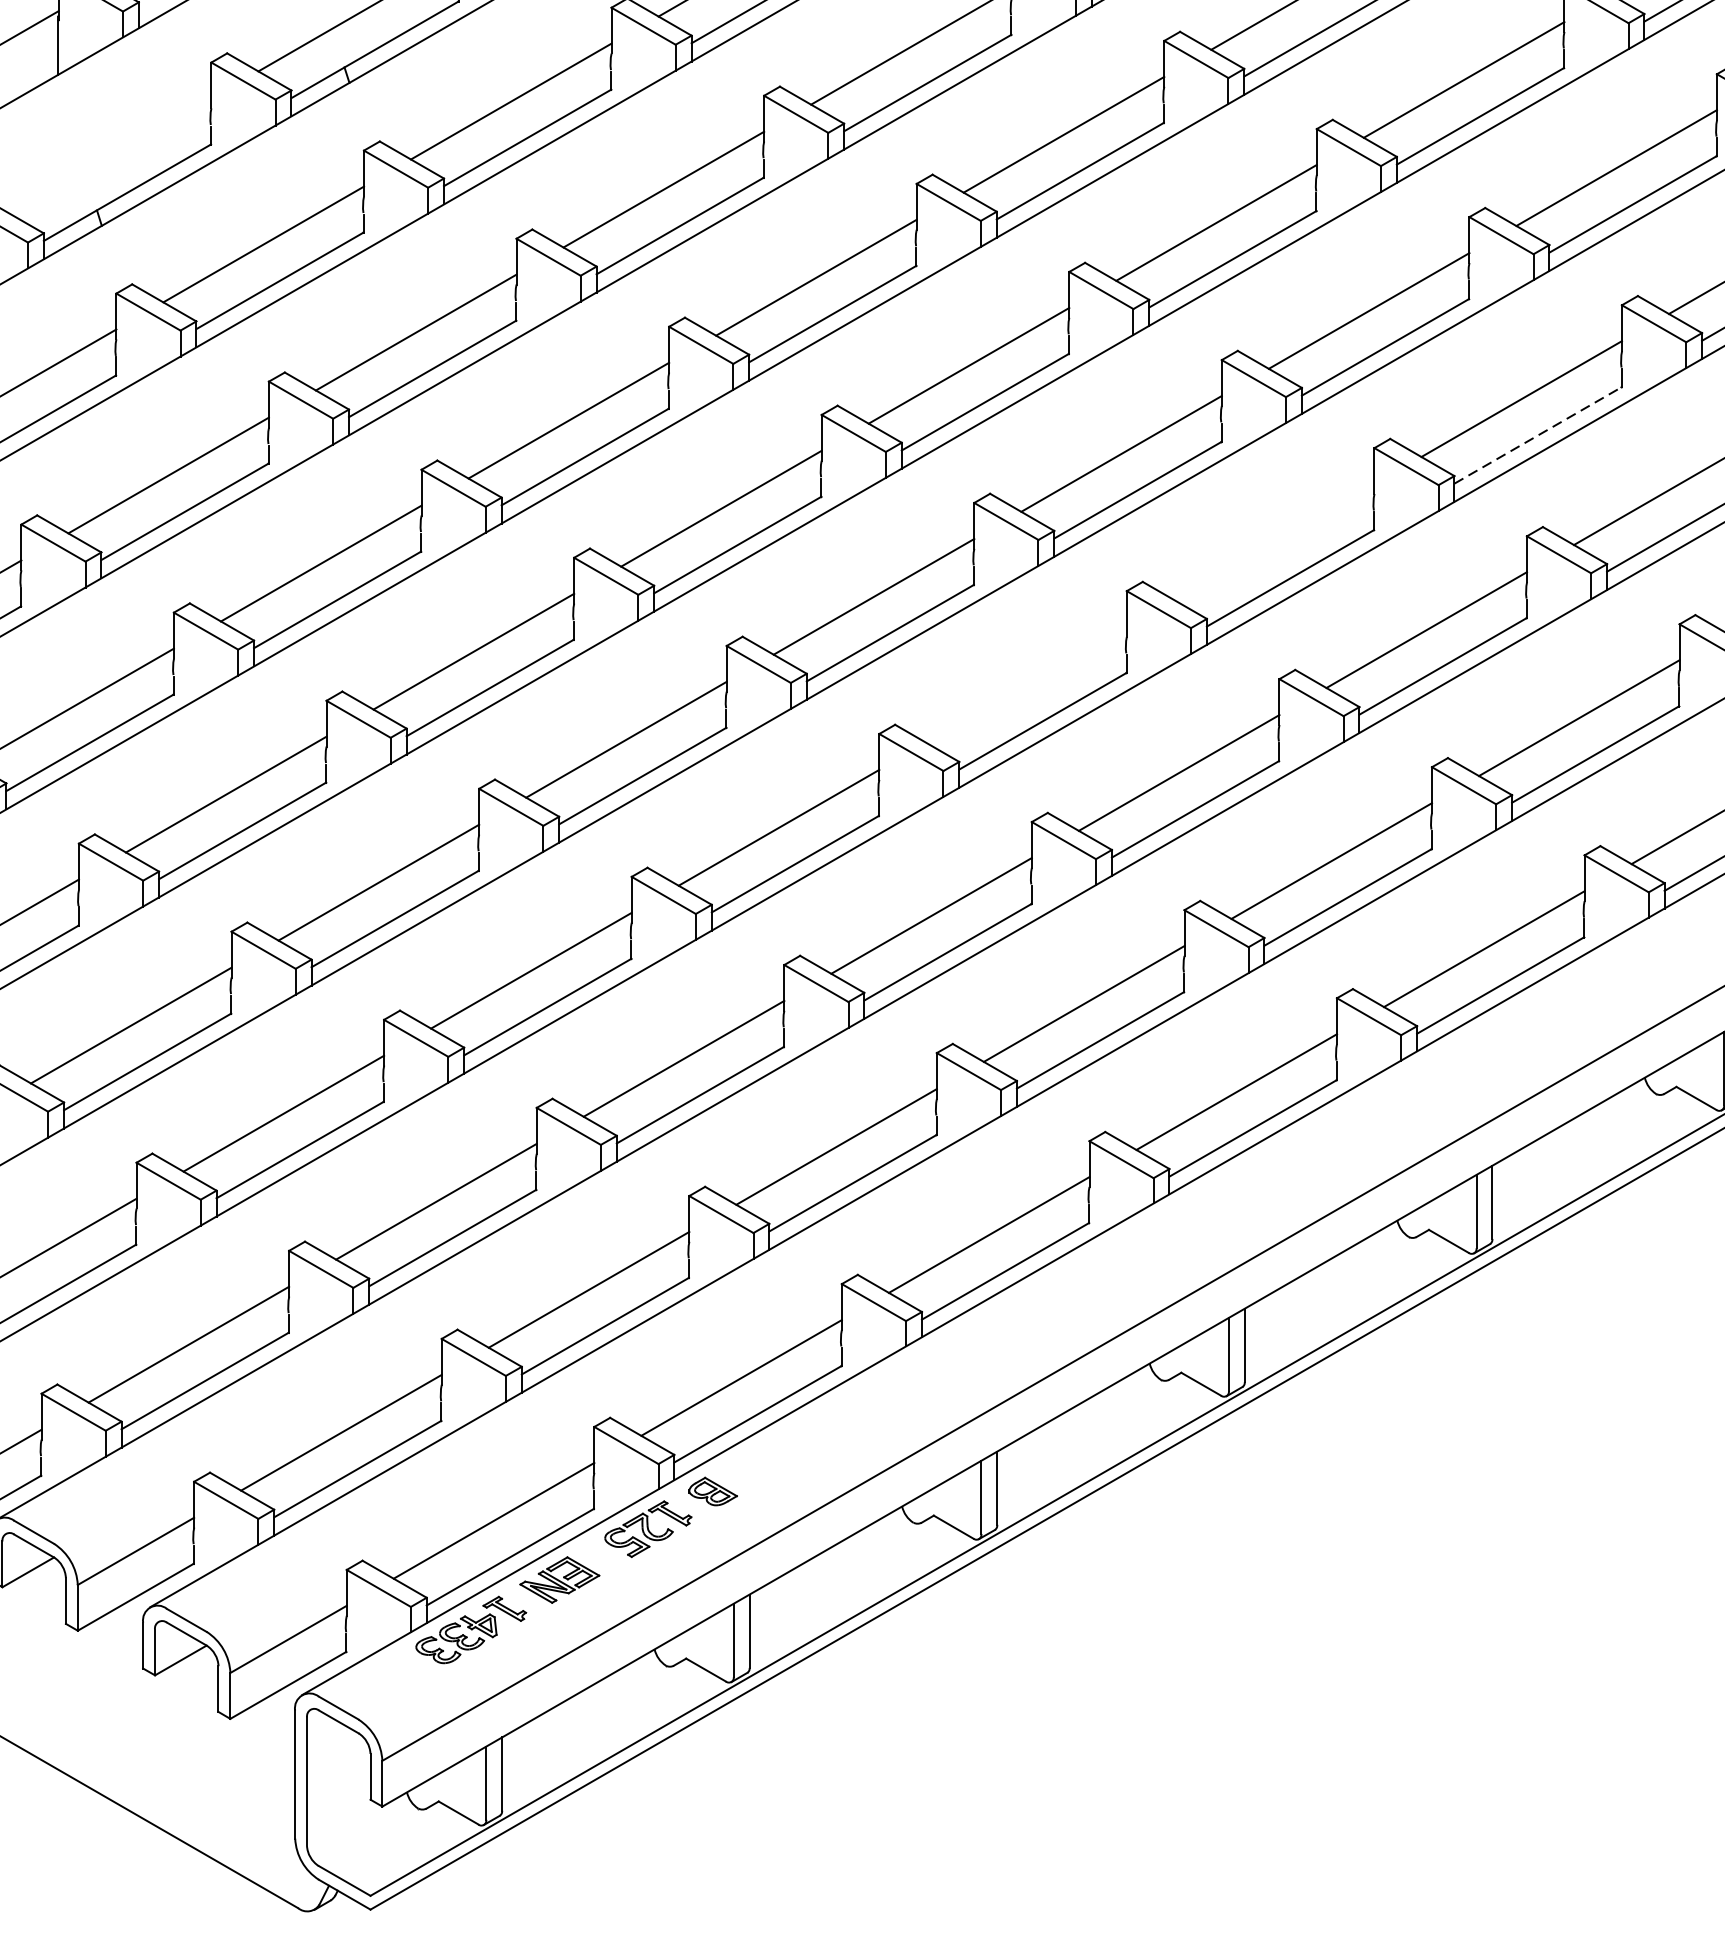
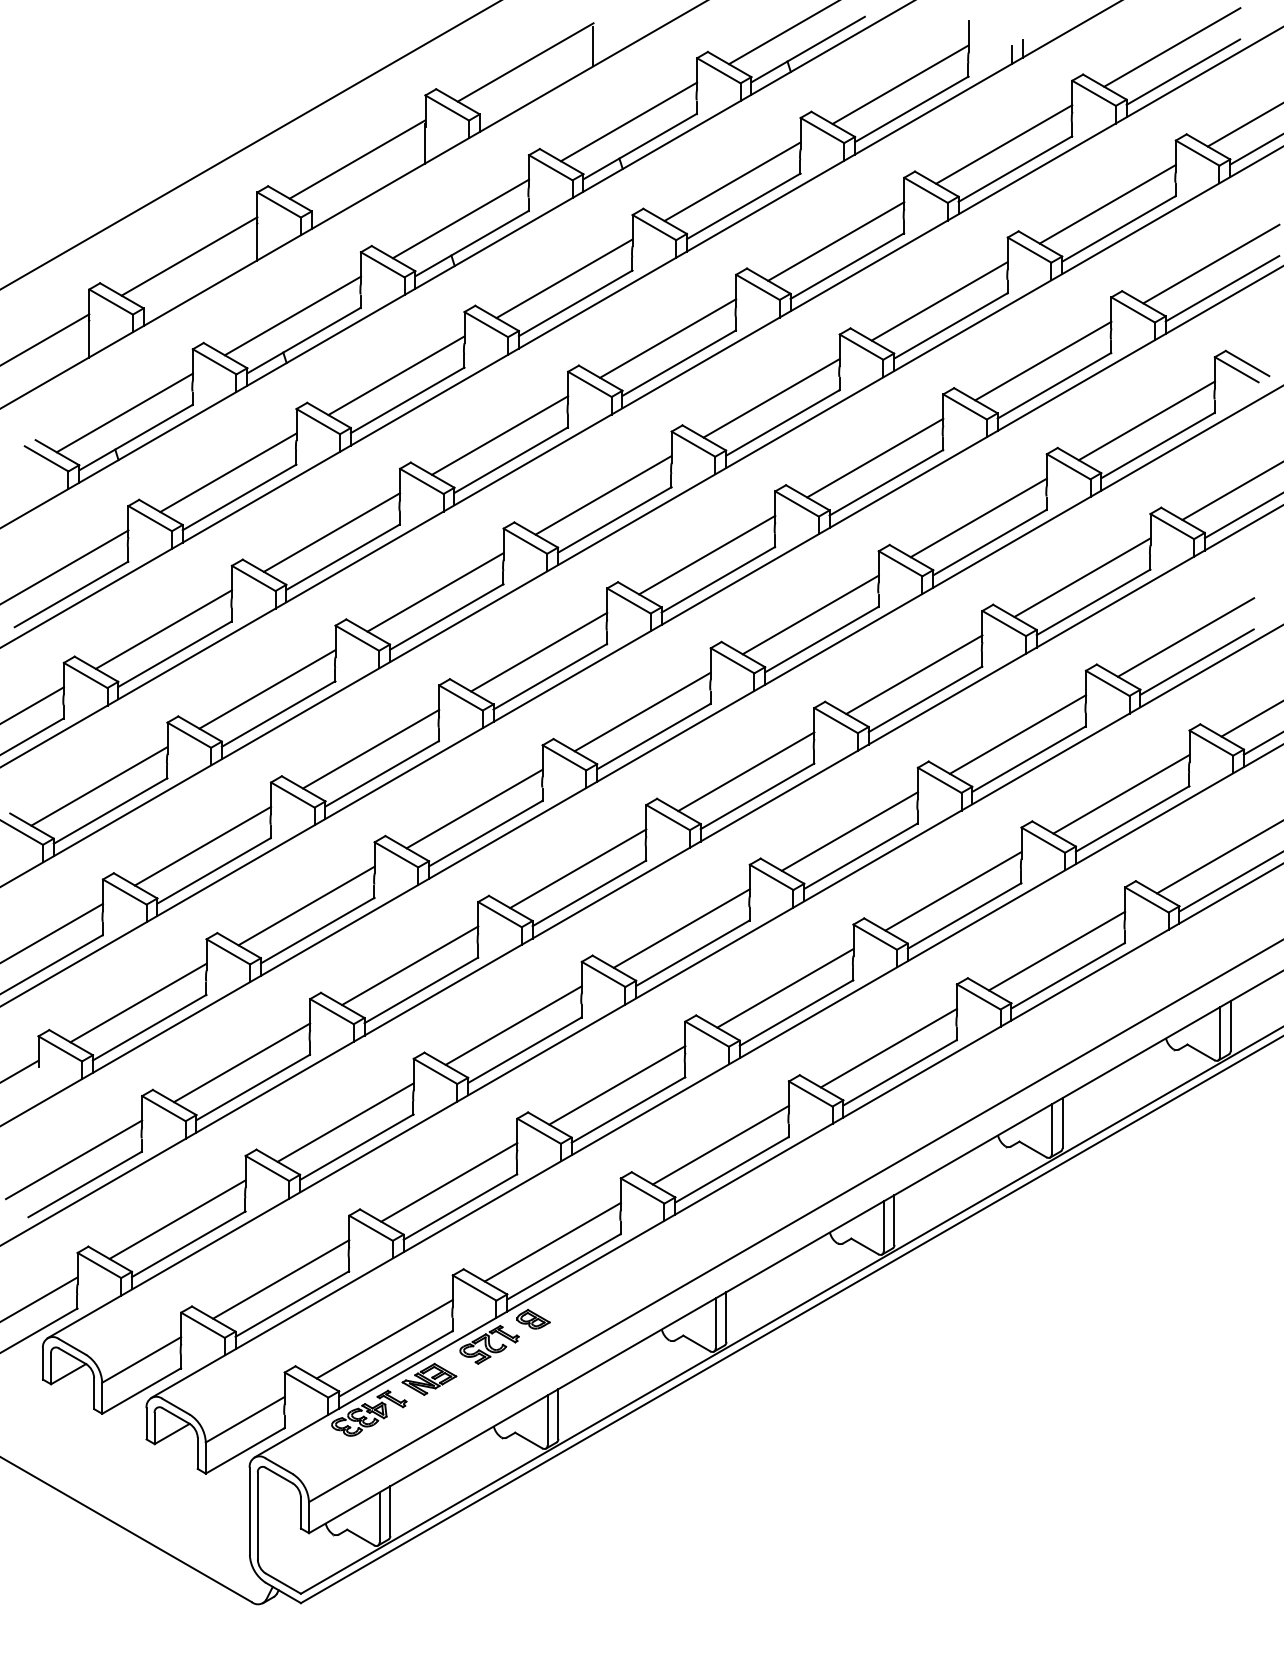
line: (110, 155) -> (124, 412), added
line: (1538, 435) -> (1093, 602), dashed -> solid
line: (1274, 541) -> (914, 674), added
line: (1026, 684) -> (746, 771), added

